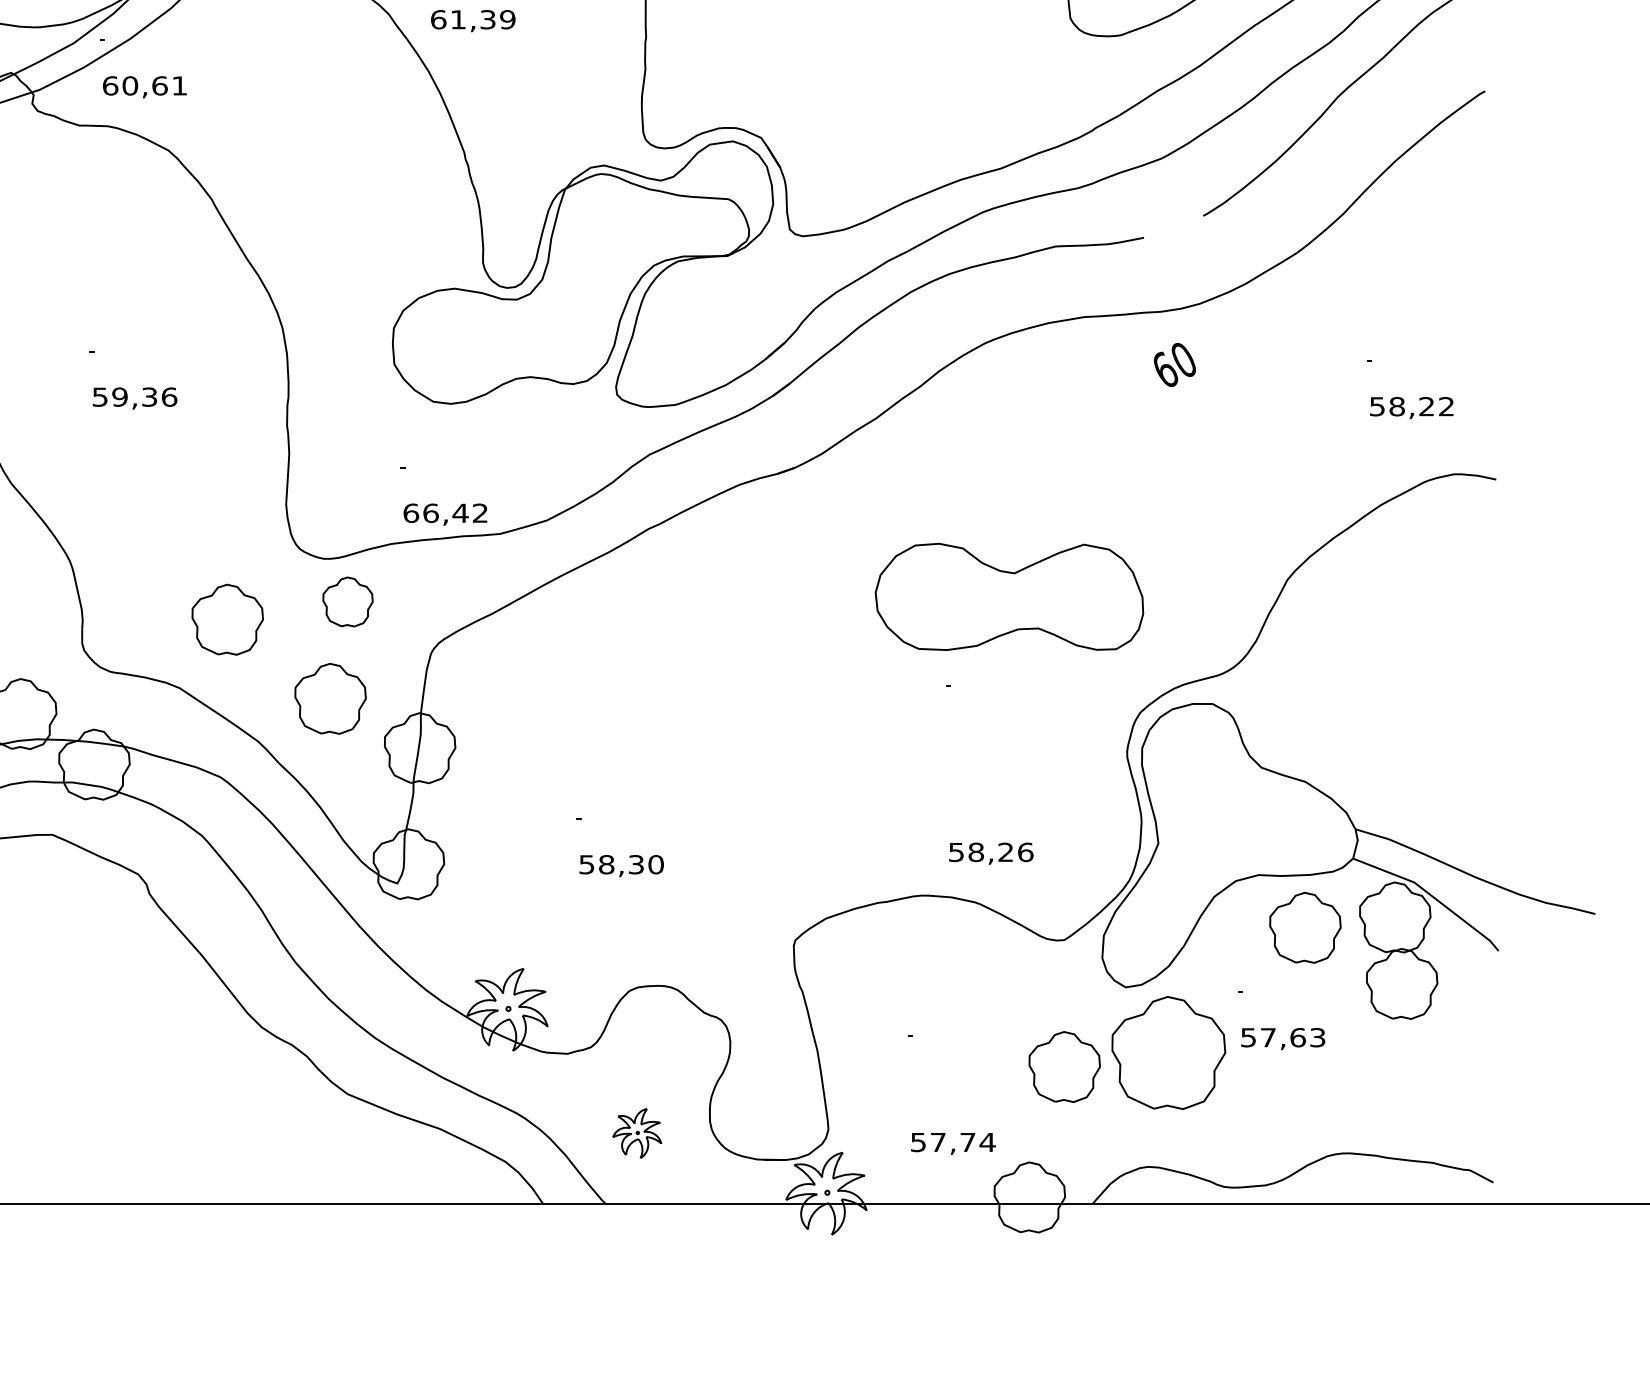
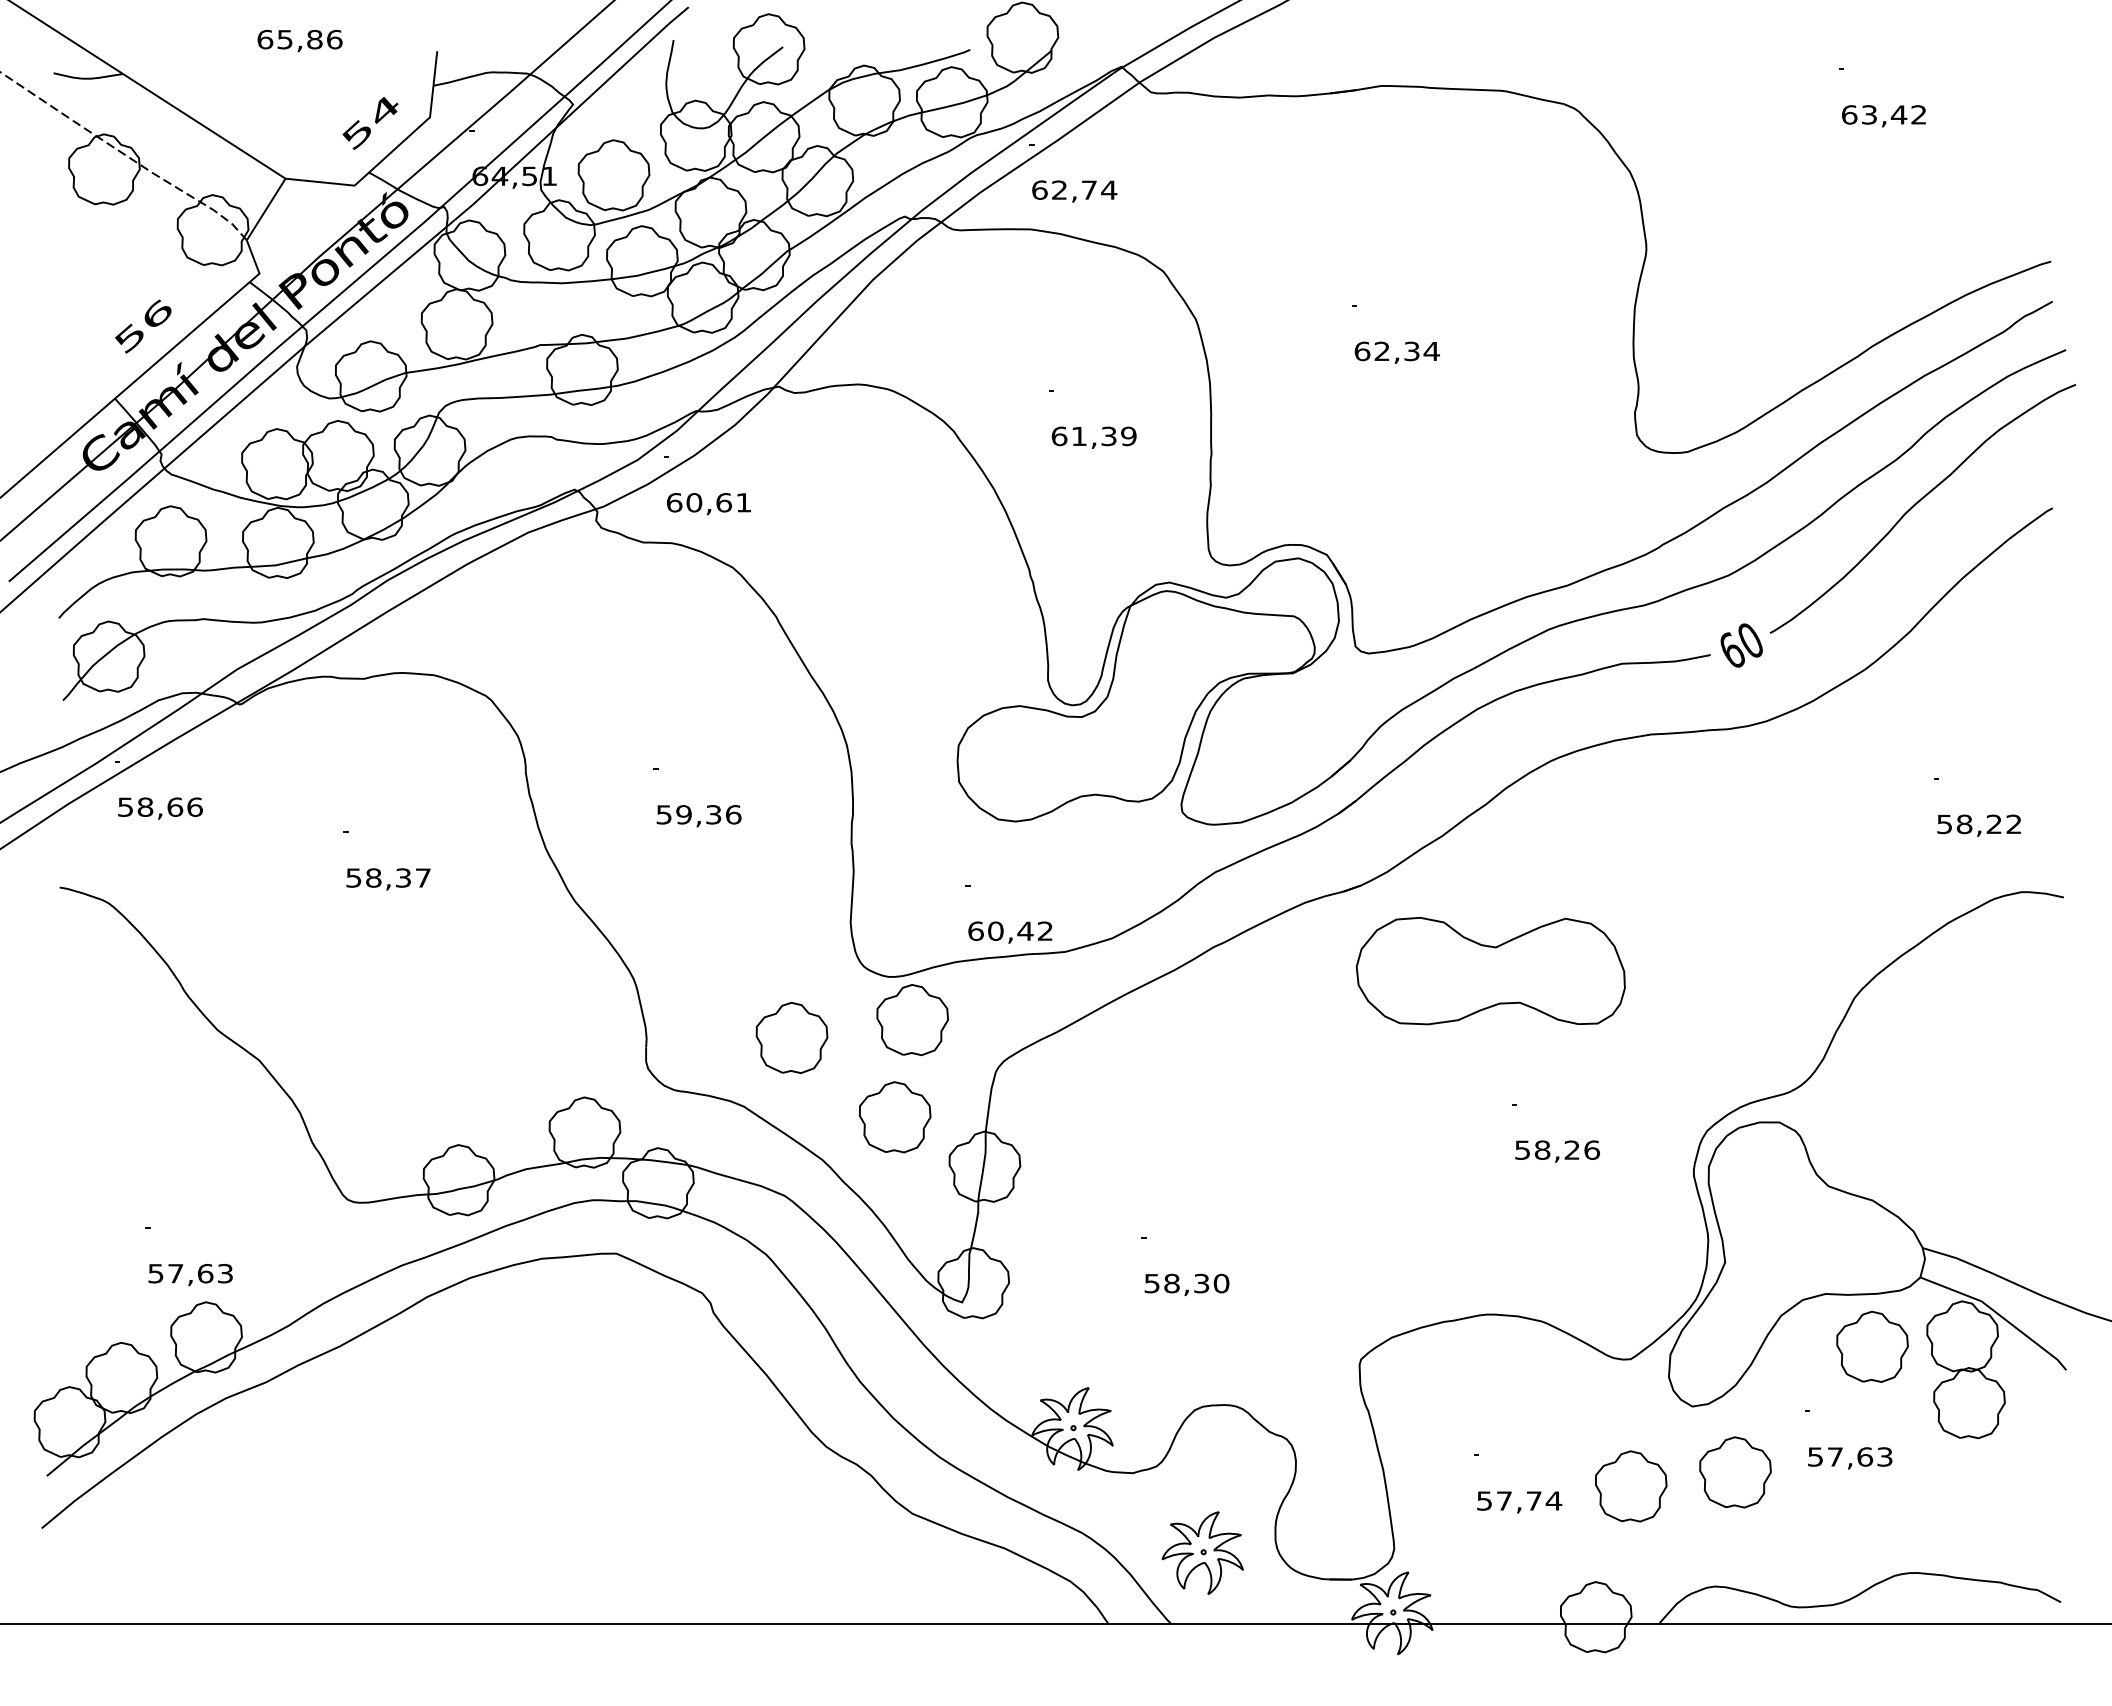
text: (472, 20) -> (1093, 437), moved
text: (1174, 364) -> (1741, 645), moved
text: (430, 512) -> (995, 930), 66,42 -> 60,42
part: (1009, 596) -> (1490, 970), moved
part: (347, 602) -> (912, 1020), size x1.43
text: (991, 853) -> (1557, 1151), moved
part: (1168, 1053) -> (1735, 1472), size x0.62
part: (637, 1132) -> (1202, 1552), size x1.67
text: (953, 1143) -> (1519, 1502), moved

